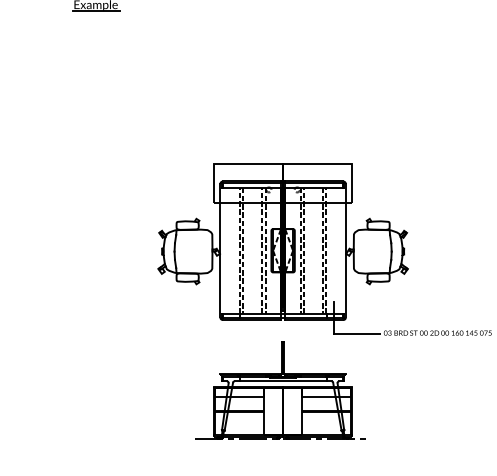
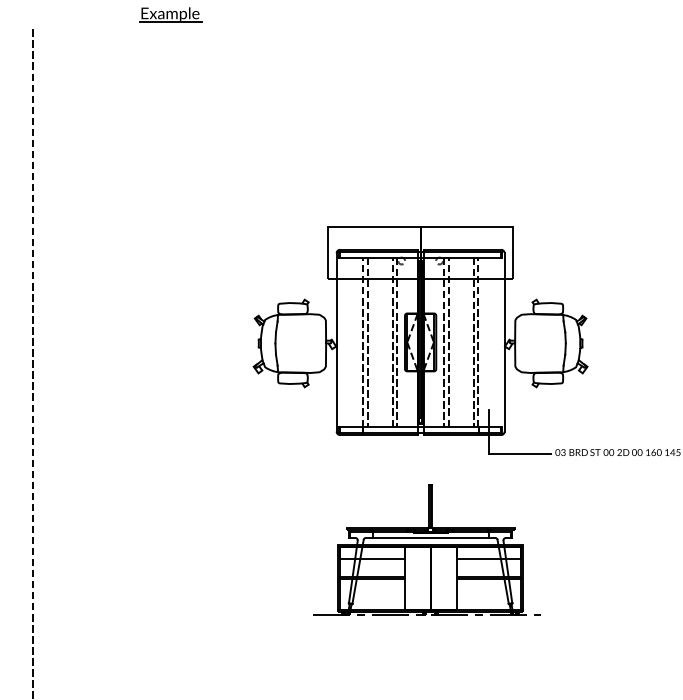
part: (280, 389) -> (426, 549), moved

